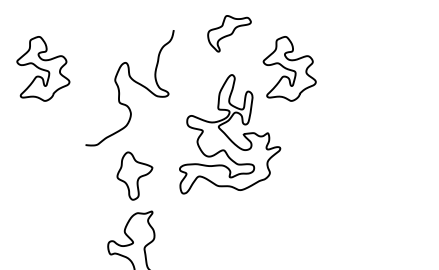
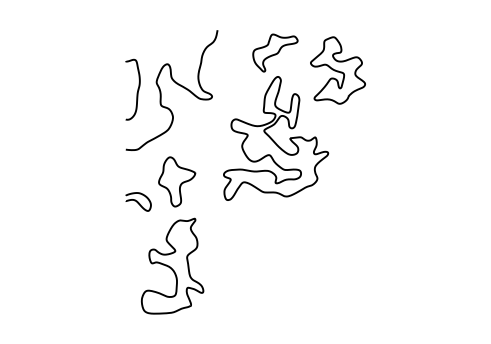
part: (229, 33) -> (275, 52), moved
part: (42, 68) -> (81, 70), removed
curve: (96, 87) -> (137, 89), added
curve: (97, 194) -> (138, 201), added

